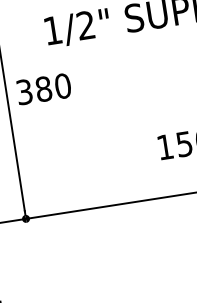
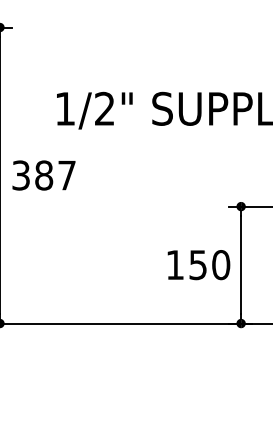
text: (63, 86) -> (67, 175), 380 -> 387

